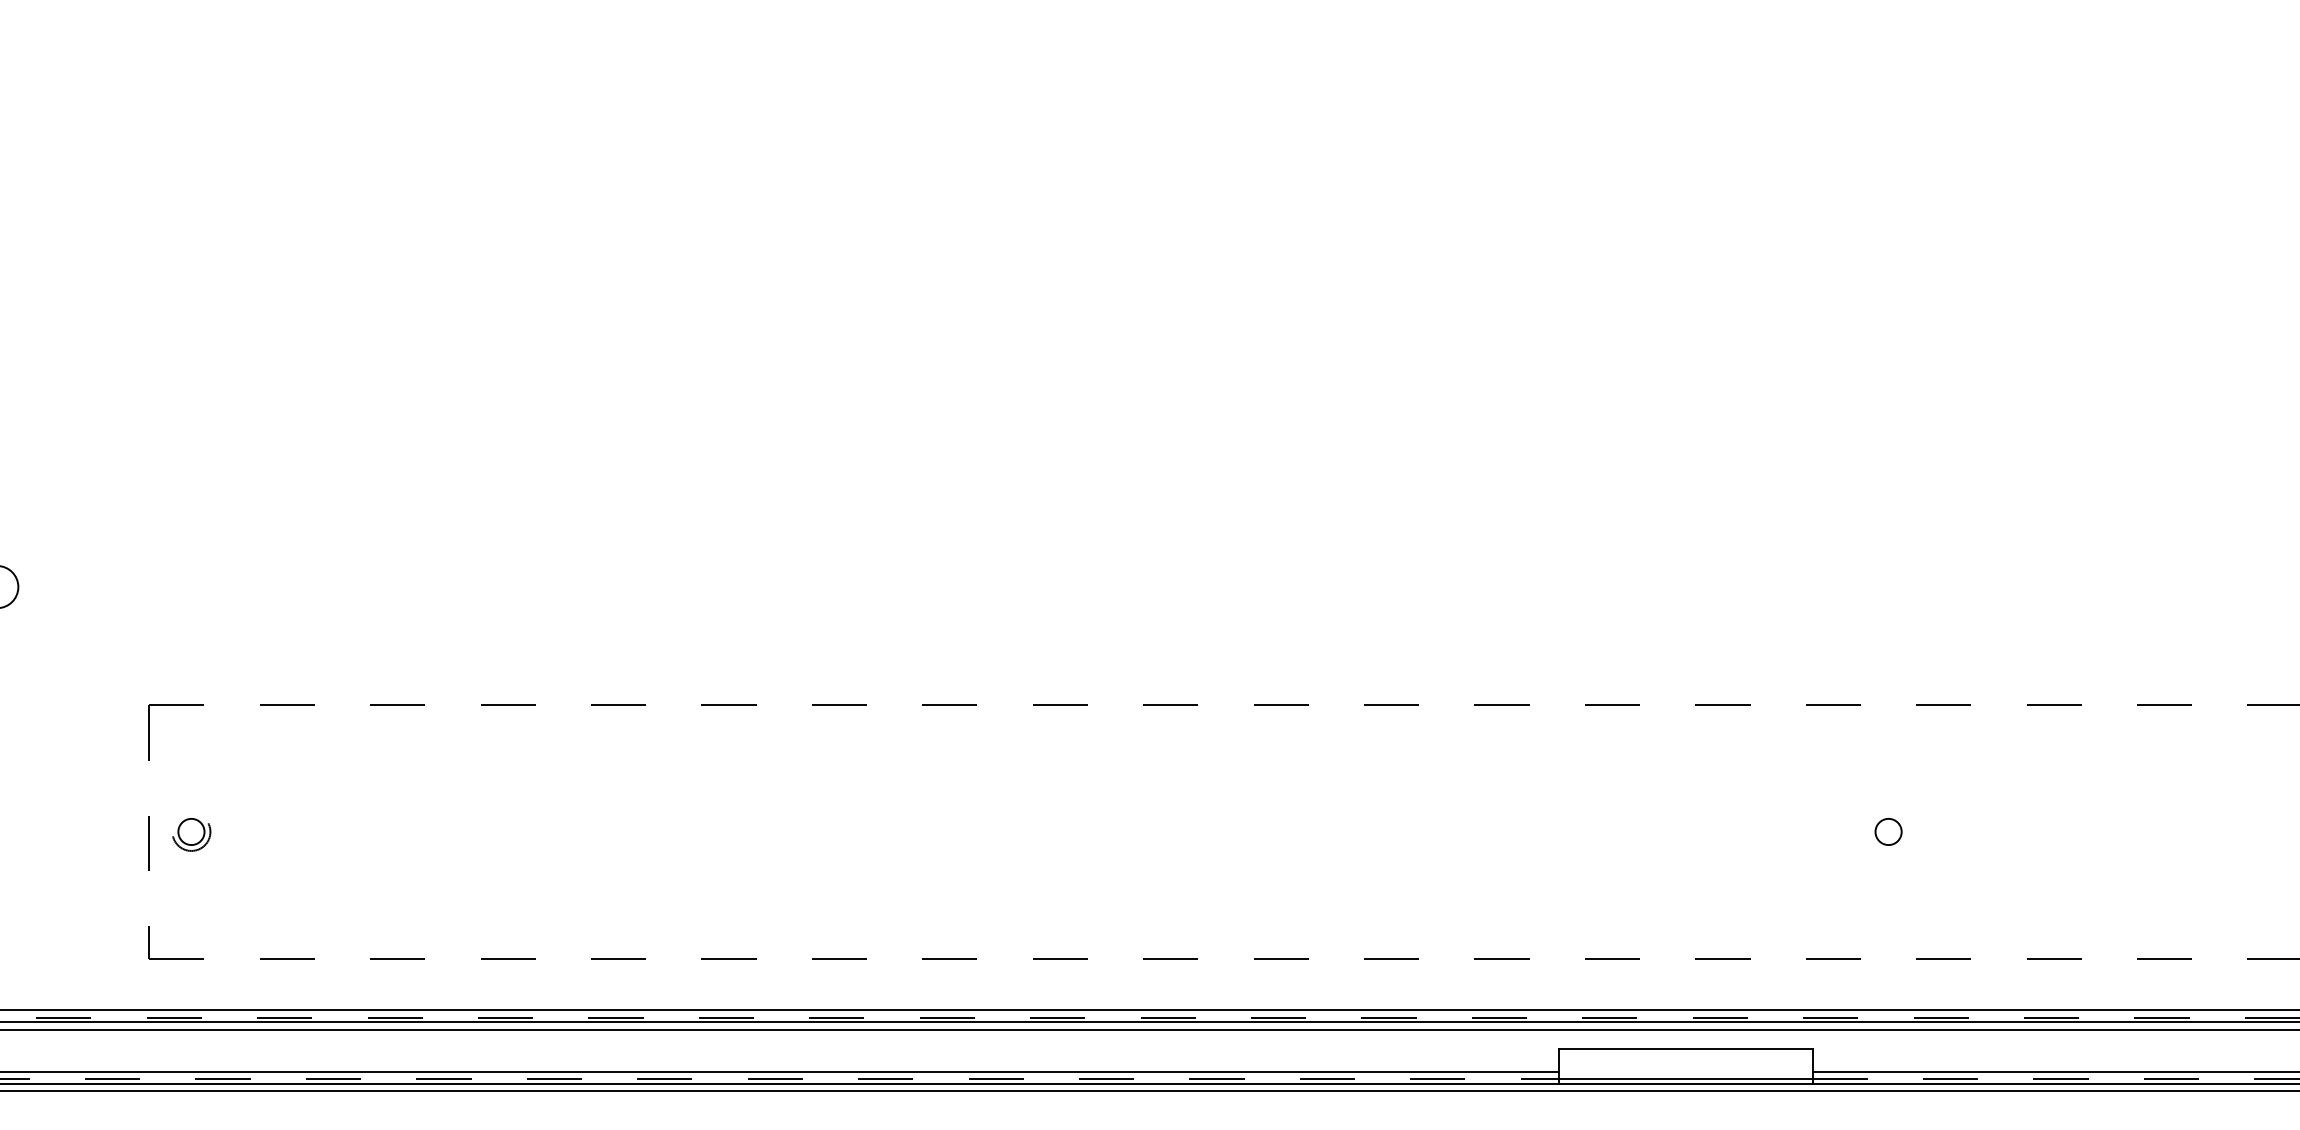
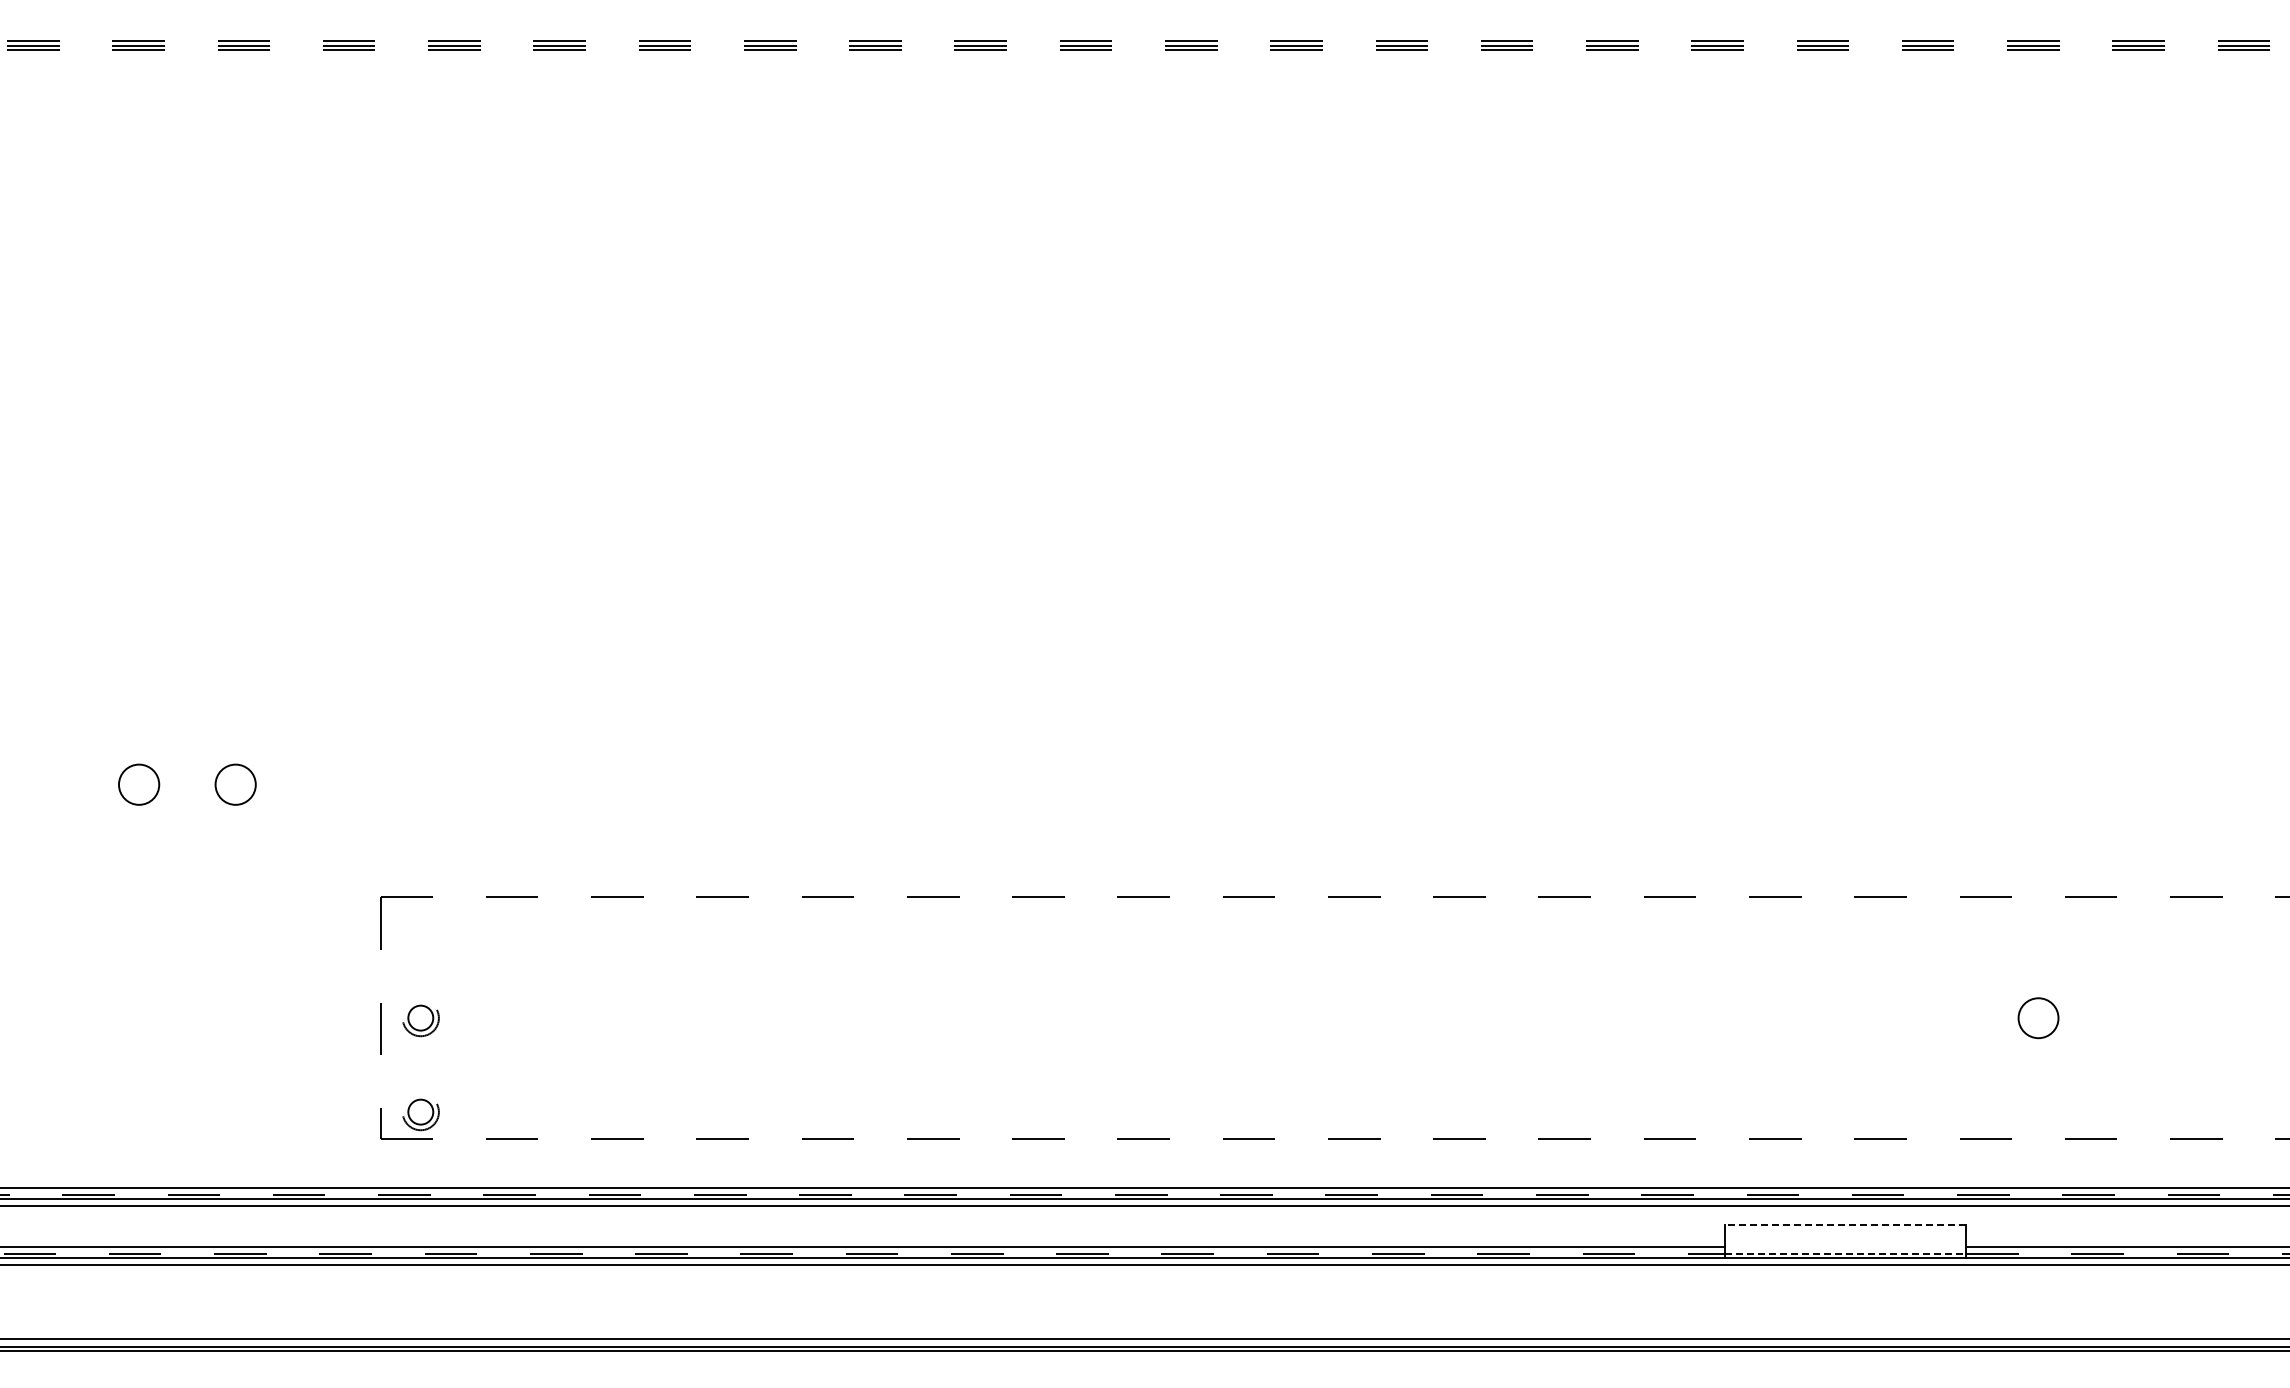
circle: (1888, 831) -> (2038, 1017), size x1.6
part: (191, 933) -> (420, 1114), added
line: (1686, 1048) -> (1845, 1224), solid -> dashed
line: (1686, 1078) -> (1845, 1253), solid -> dashed

